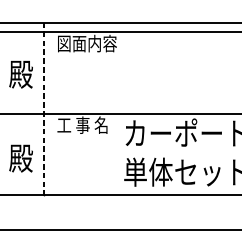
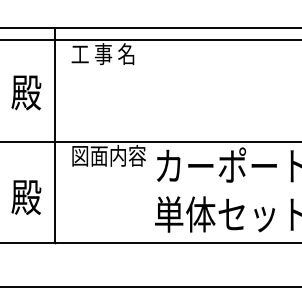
text: (86, 43) -> (108, 54), 図面内容 -> 工 事 名
line: (44, 108) -> (55, 135), dashed -> solid
text: (86, 124) -> (108, 155), 工 事 名 -> 図面内容

